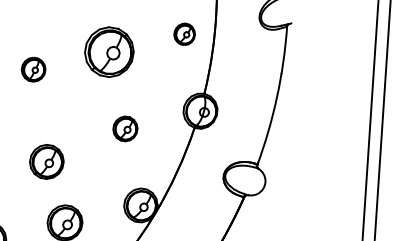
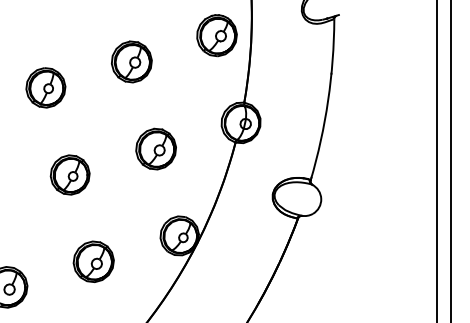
part: (184, 34) -> (216, 35), size x1.67
part: (109, 51) -> (131, 61), size x0.71
part: (33, 69) -> (45, 87), size x1.43
part: (124, 128) -> (155, 148), size x1.43
part: (46, 161) -> (69, 174), moved

